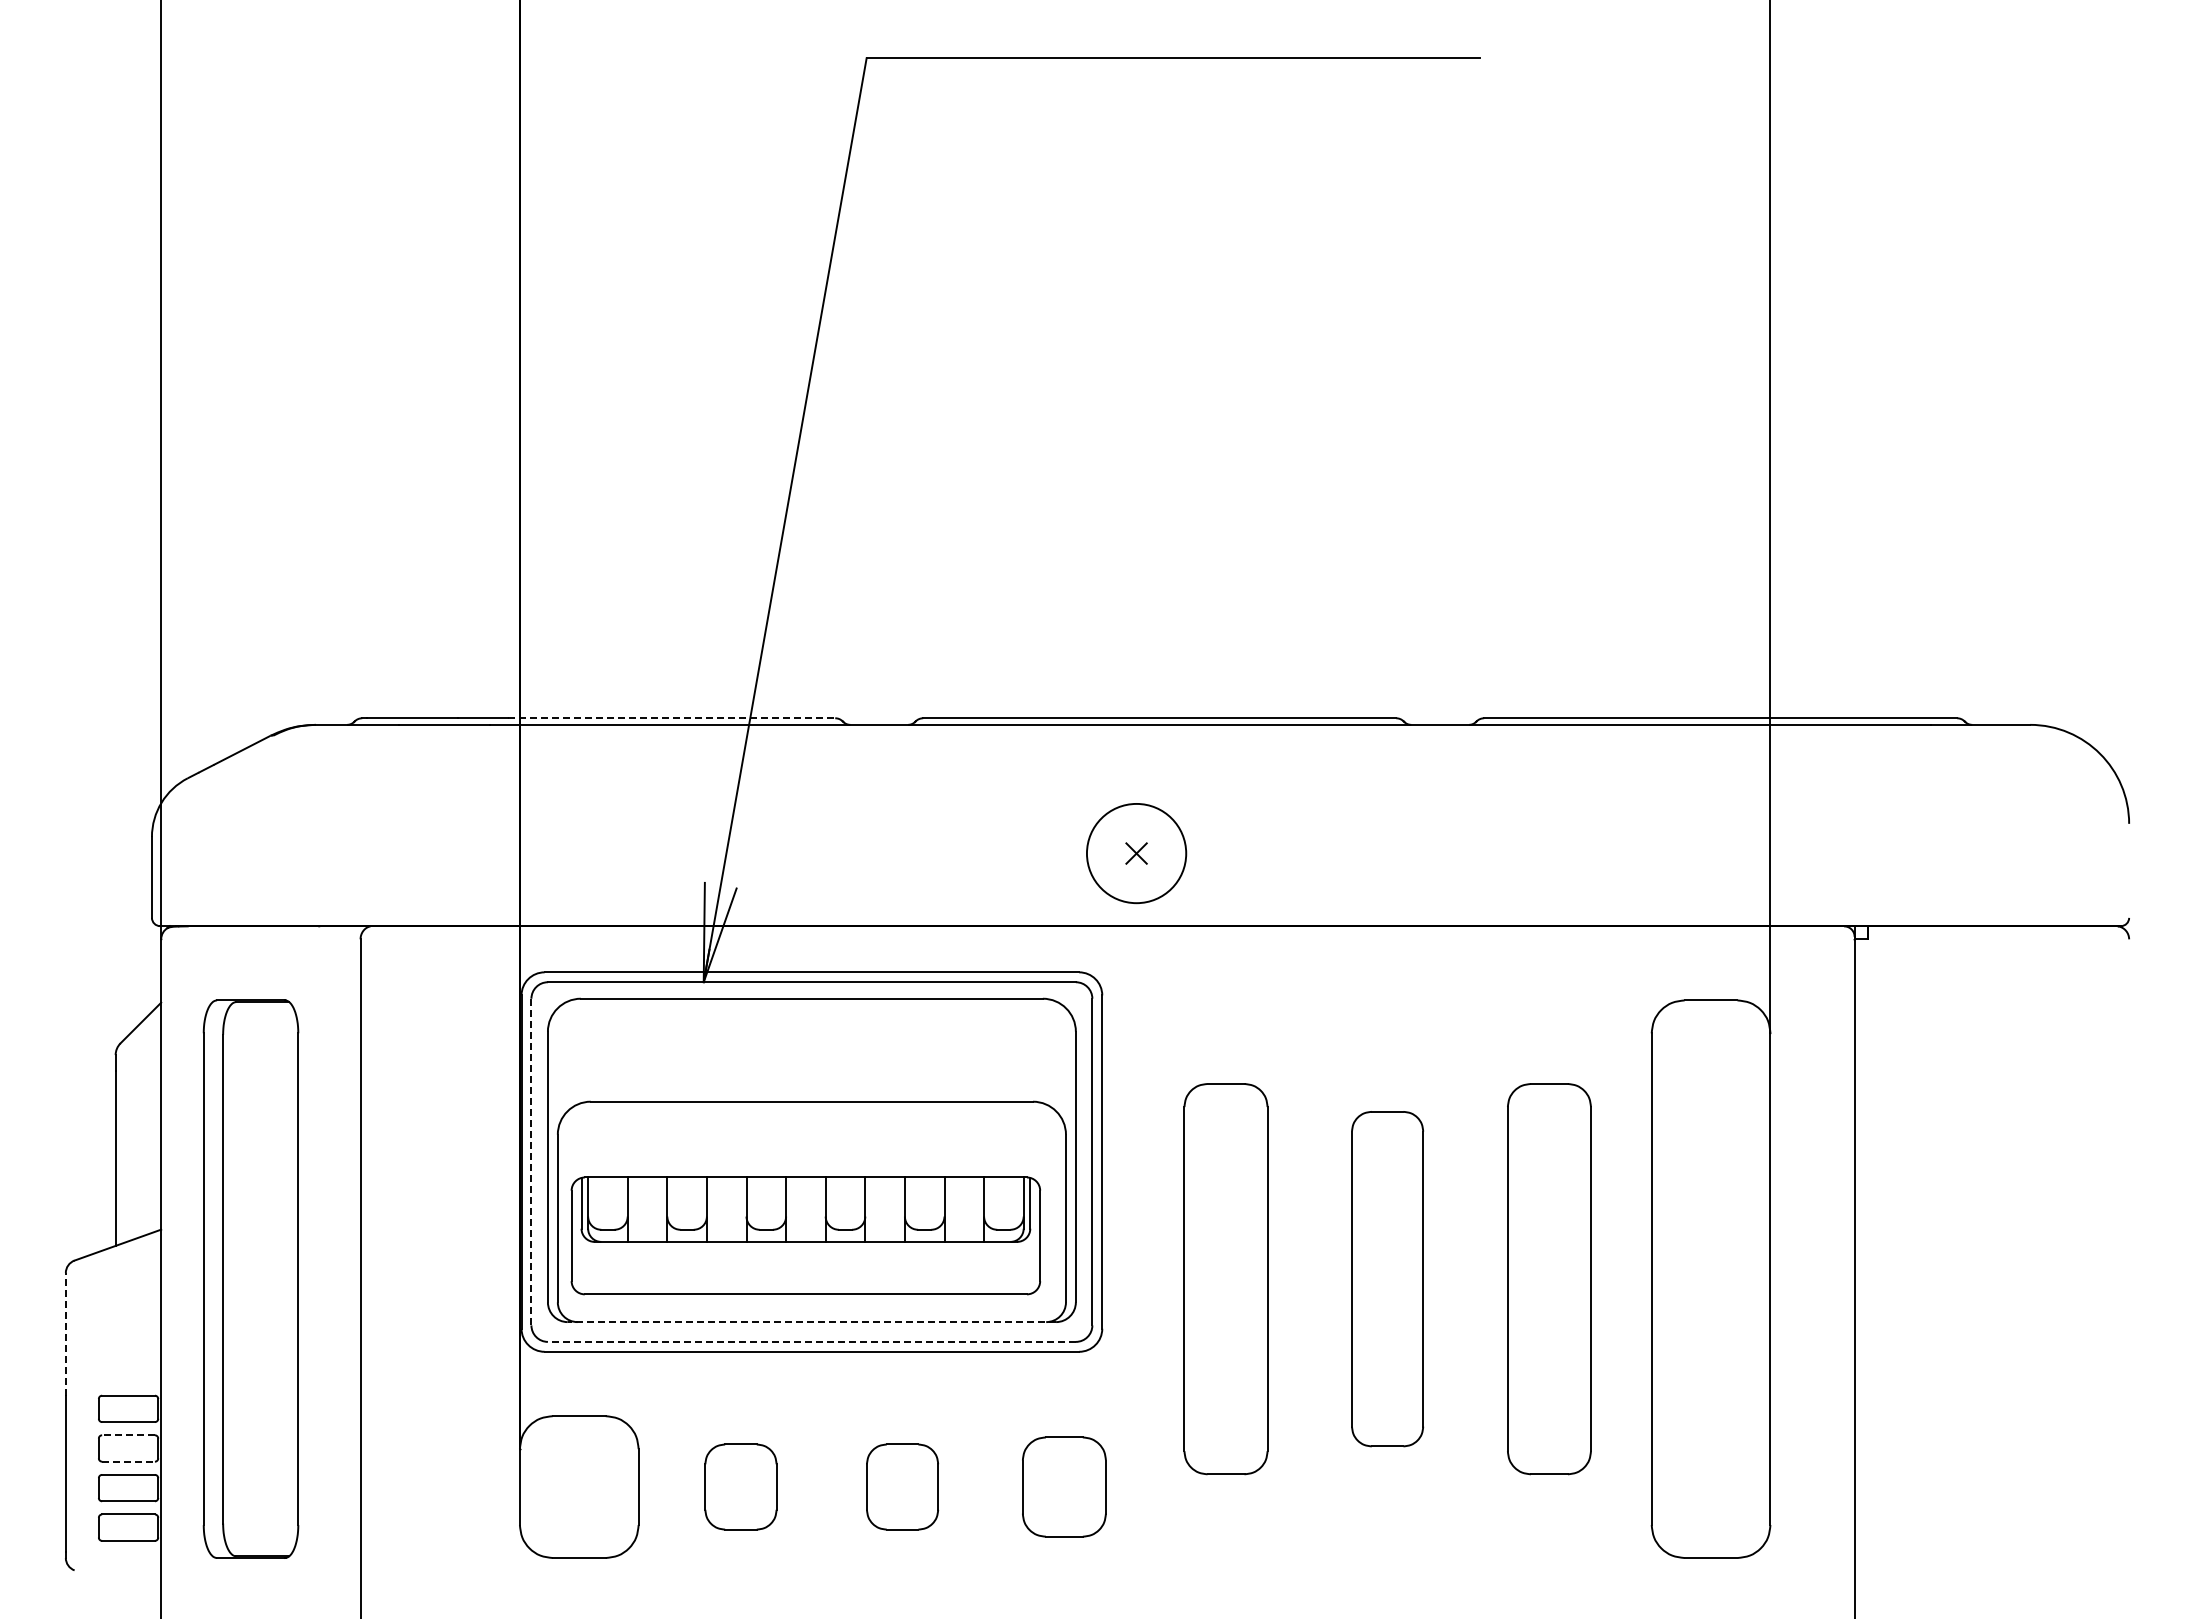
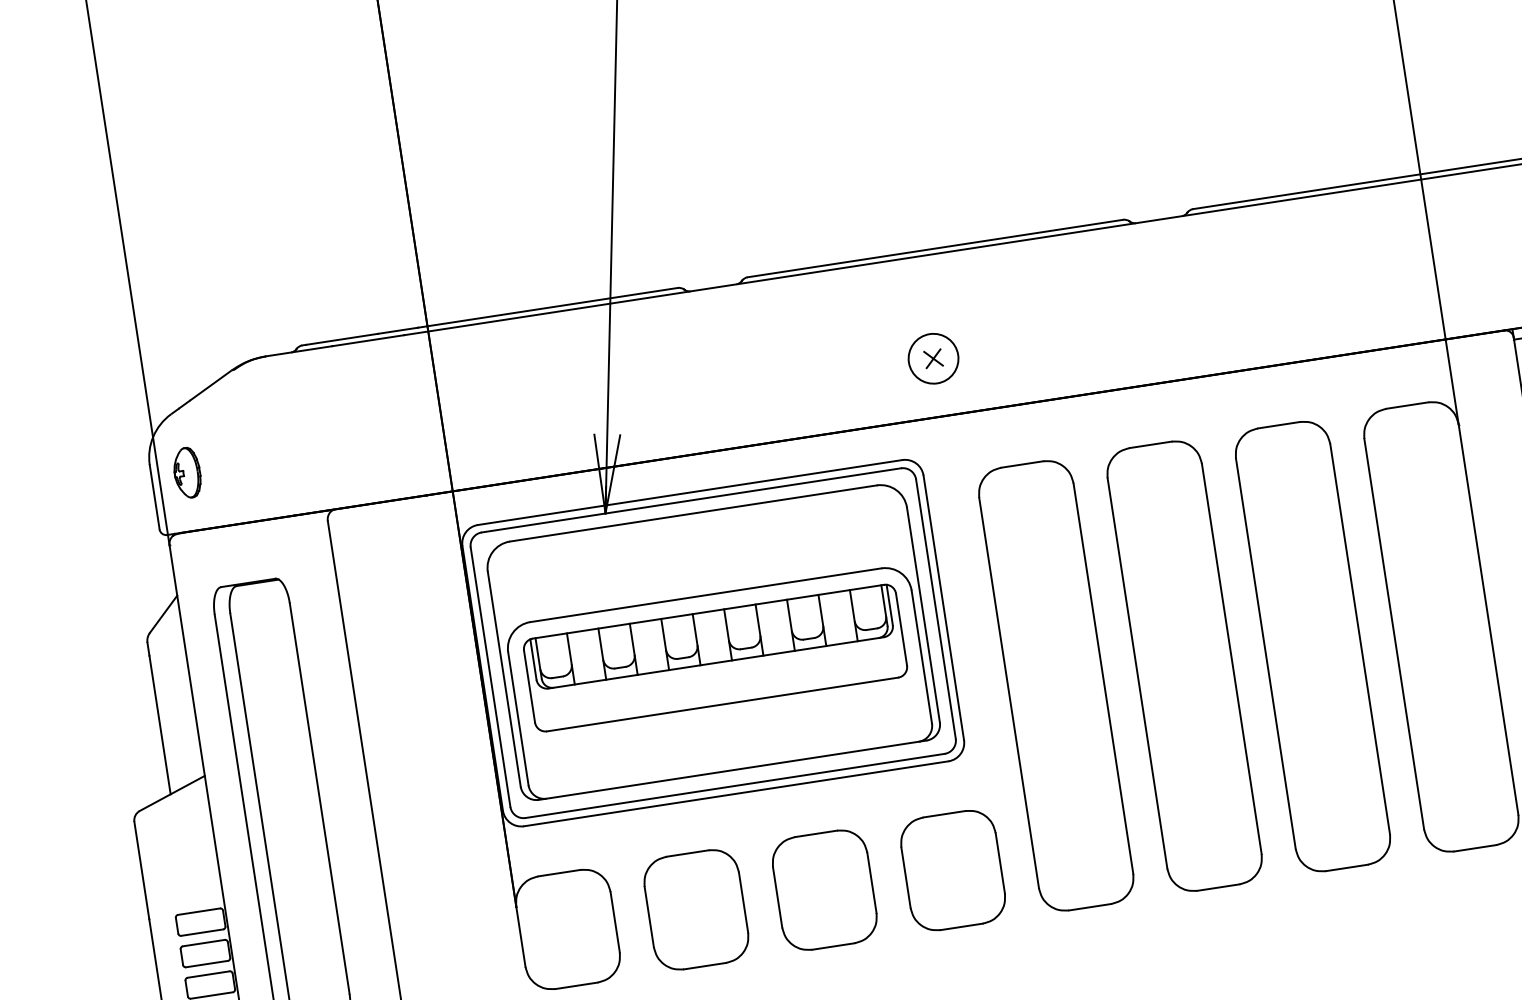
line: (671, 718) -> (547, 308), dashed -> solid
part: (196, 853) -> (187, 472), added
circle: (1136, 853) -> (933, 358), size x0.62
line: (531, 1162) -> (490, 677), dashed -> solid
part: (805, 1235) -> (715, 657), moved
part: (1225, 1278) -> (1055, 685), size x1.43
part: (1387, 1278) -> (1184, 665), size x1.67
part: (1549, 1278) -> (1313, 645), size x1.43
line: (811, 1322) -> (732, 770), dashed -> solid
line: (65, 1333) -> (141, 869), dashed -> solid
line: (811, 1341) -> (734, 785), dashed -> solid
line: (128, 1435) -> (203, 943), dashed -> solid
line: (129, 1461) -> (207, 963), dashed -> solid
part: (740, 1486) -> (695, 909), size x1.67
part: (902, 1486) -> (824, 889), size x1.67
part: (1064, 1486) -> (953, 870), size x1.43

